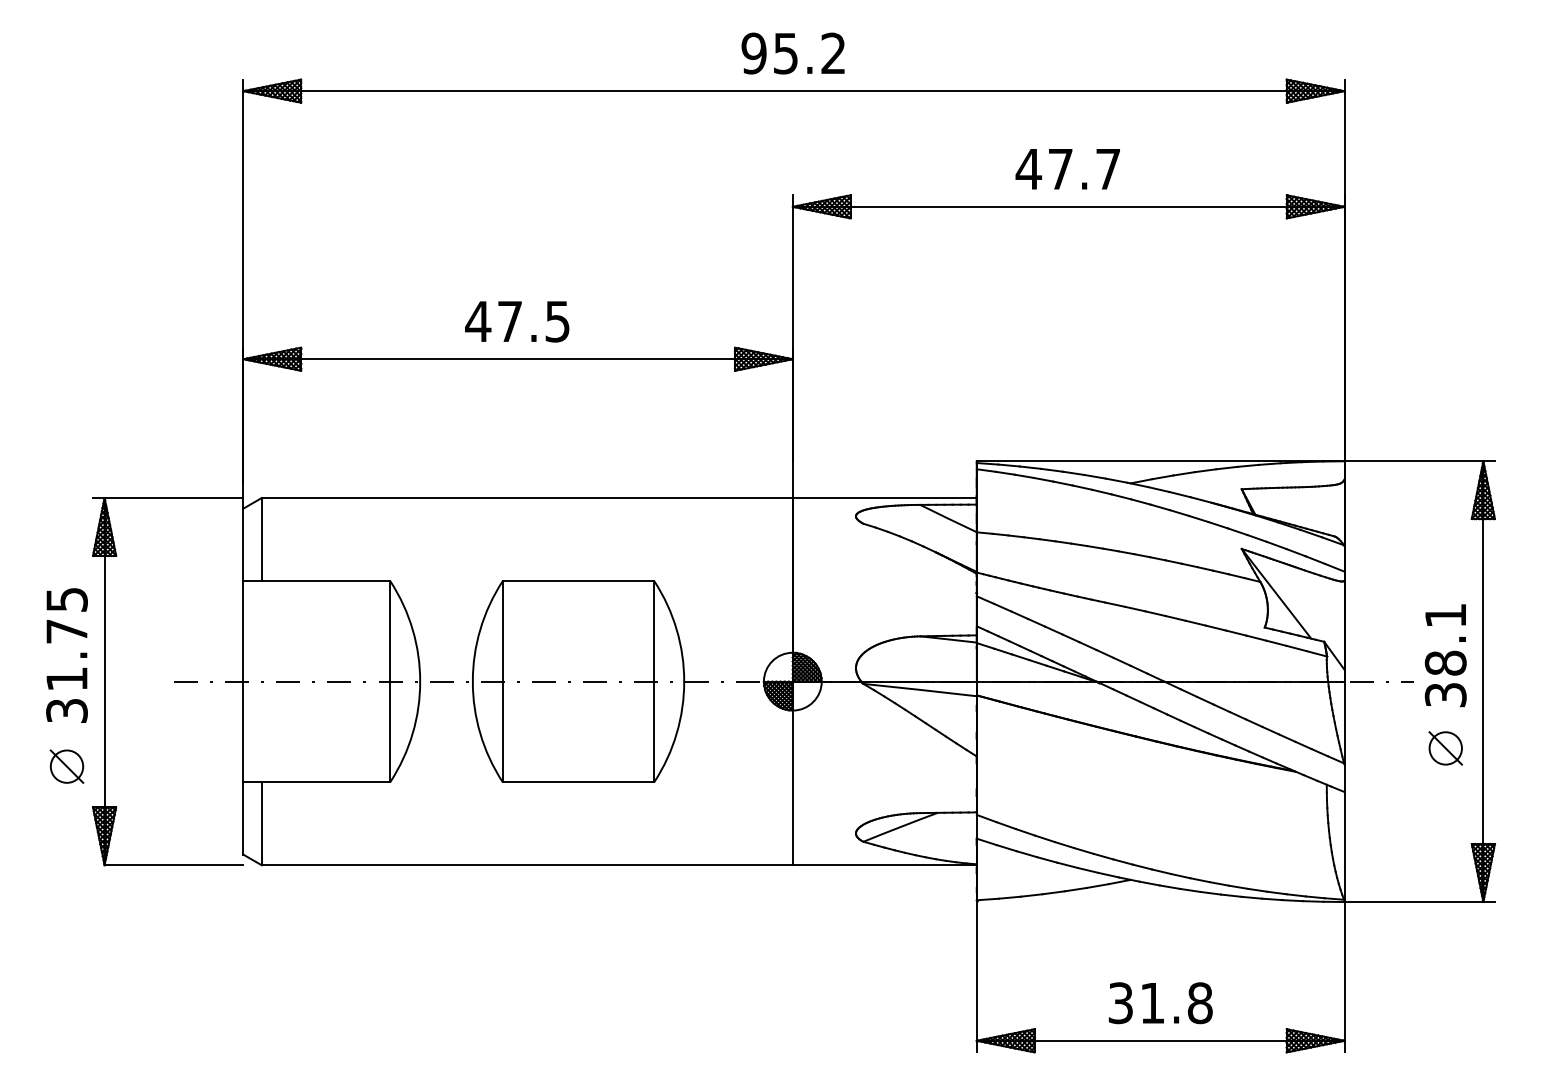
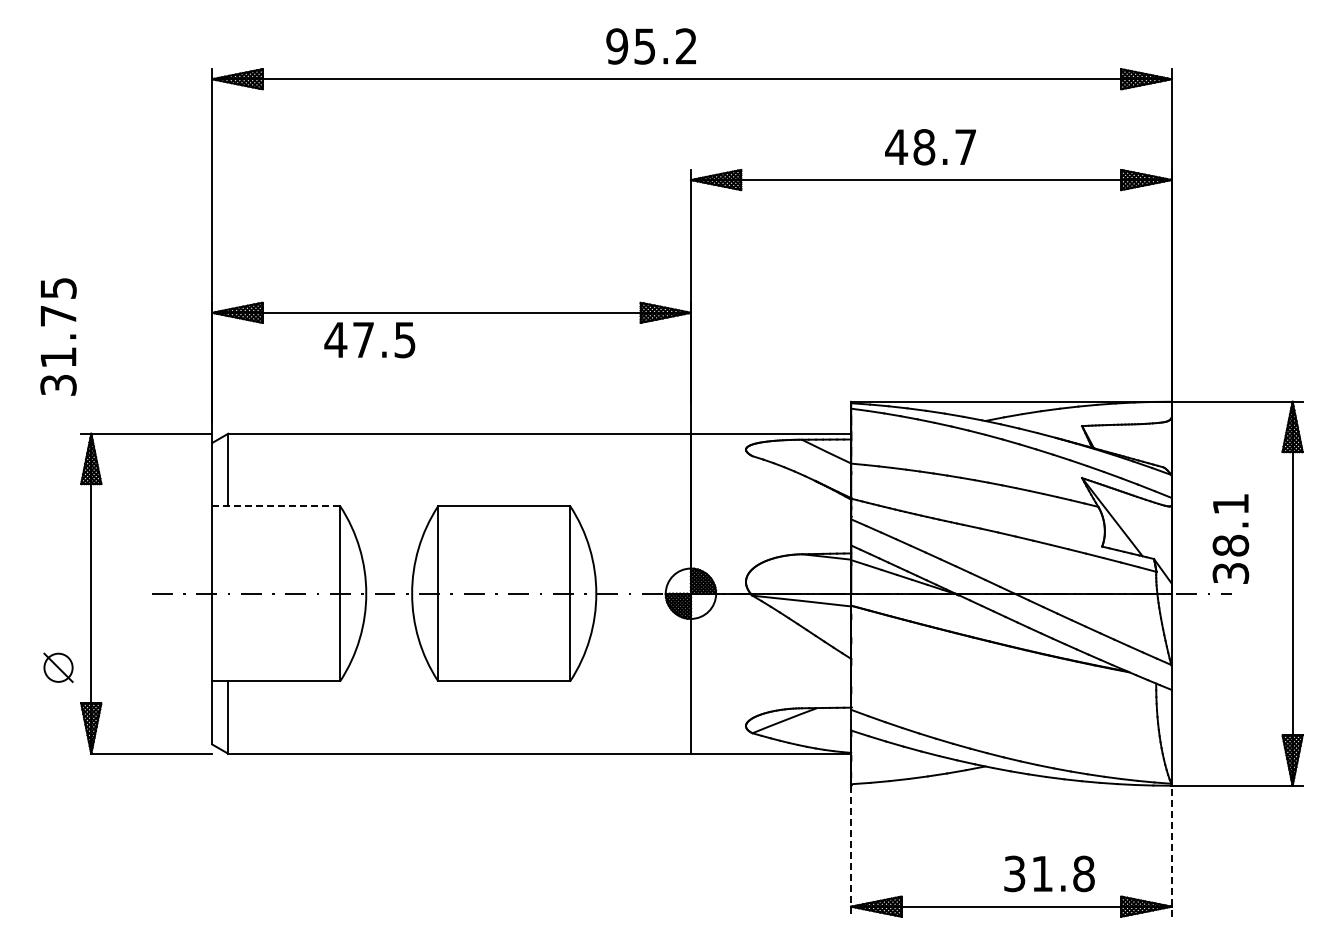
text: (792, 53) -> (650, 46), moved
text: (1060, 169) -> (924, 147), 47.7 -> 48.7
text: (516, 322) -> (369, 340), moved
line: (317, 581) -> (276, 506), solid -> dashed
text: (66, 654) -> (58, 336), moved
text: (1445, 654) -> (1230, 538), moved
part: (1445, 747) -> (1259, 651), removed
line: (977, 977) -> (851, 851), solid -> dashed
line: (1344, 977) -> (1171, 851), solid -> dashed
text: (1160, 1002) -> (1049, 873), moved

